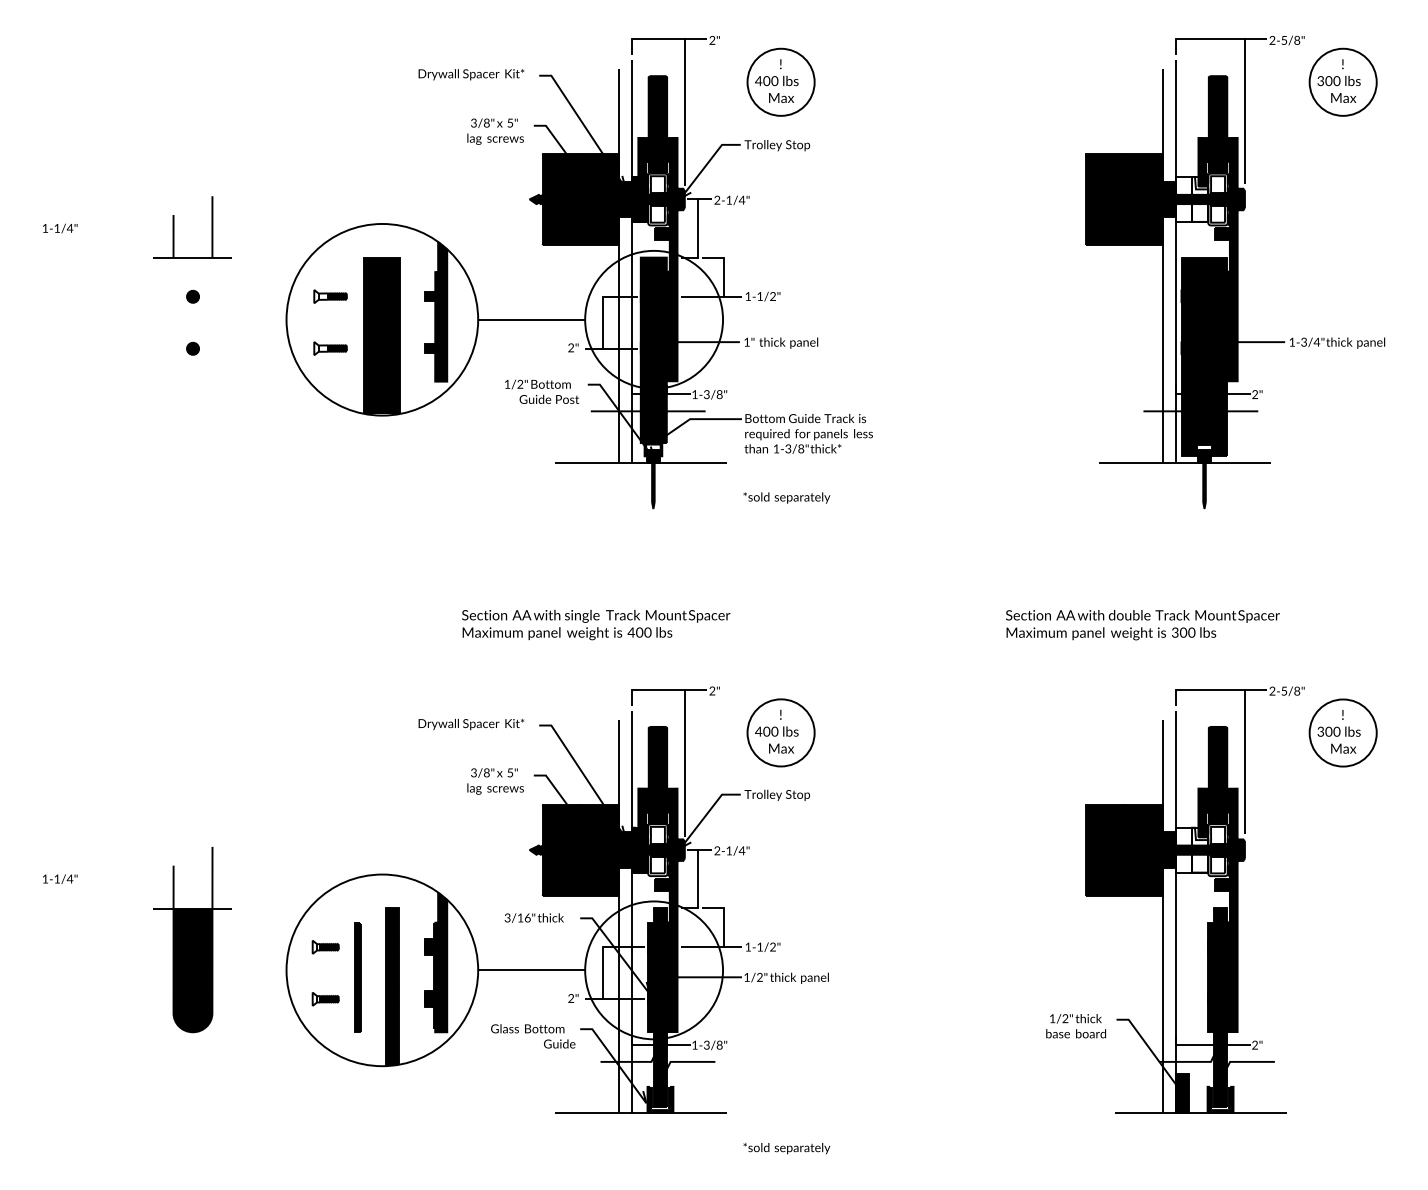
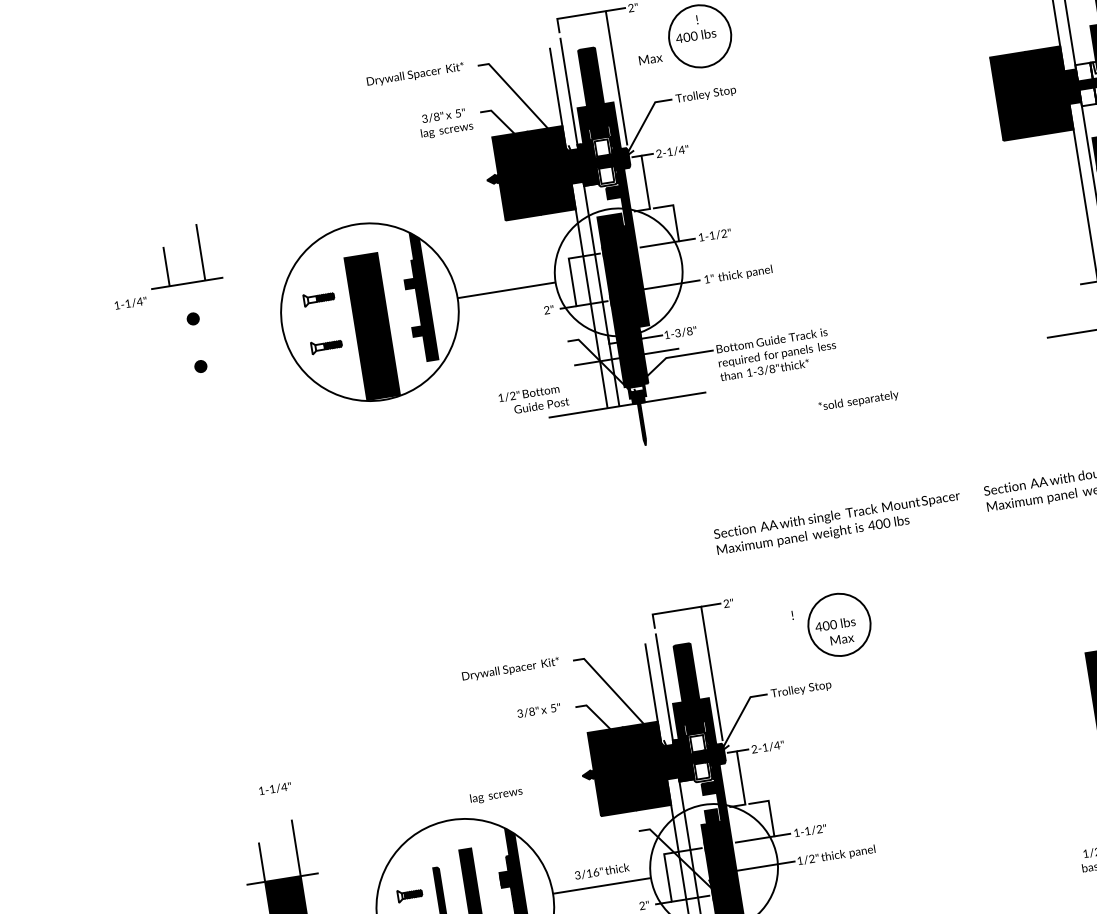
text: (781, 97) -> (650, 58), moved
text: (60, 228) -> (131, 303), moved
text: (541, 391) -> (533, 399), moved
text: (786, 497) -> (858, 400), moved
text: (596, 625) -> (838, 524), moved
part: (780, 732) -> (838, 624), moved
text: (495, 788) -> (496, 794), moved
text: (60, 878) -> (275, 788), moved
text: (533, 917) -> (601, 871), moved

